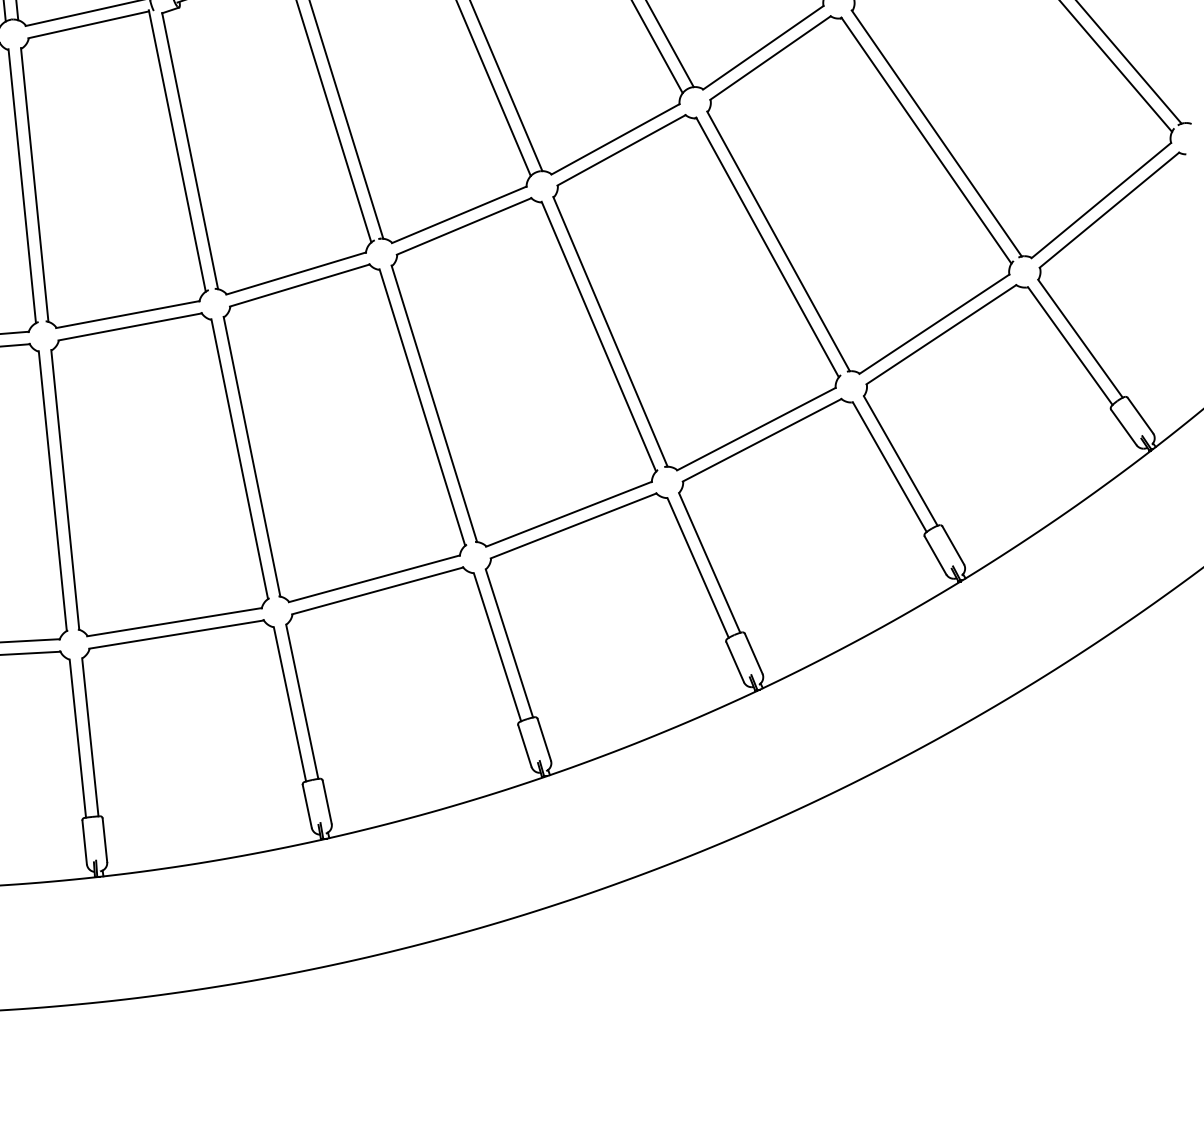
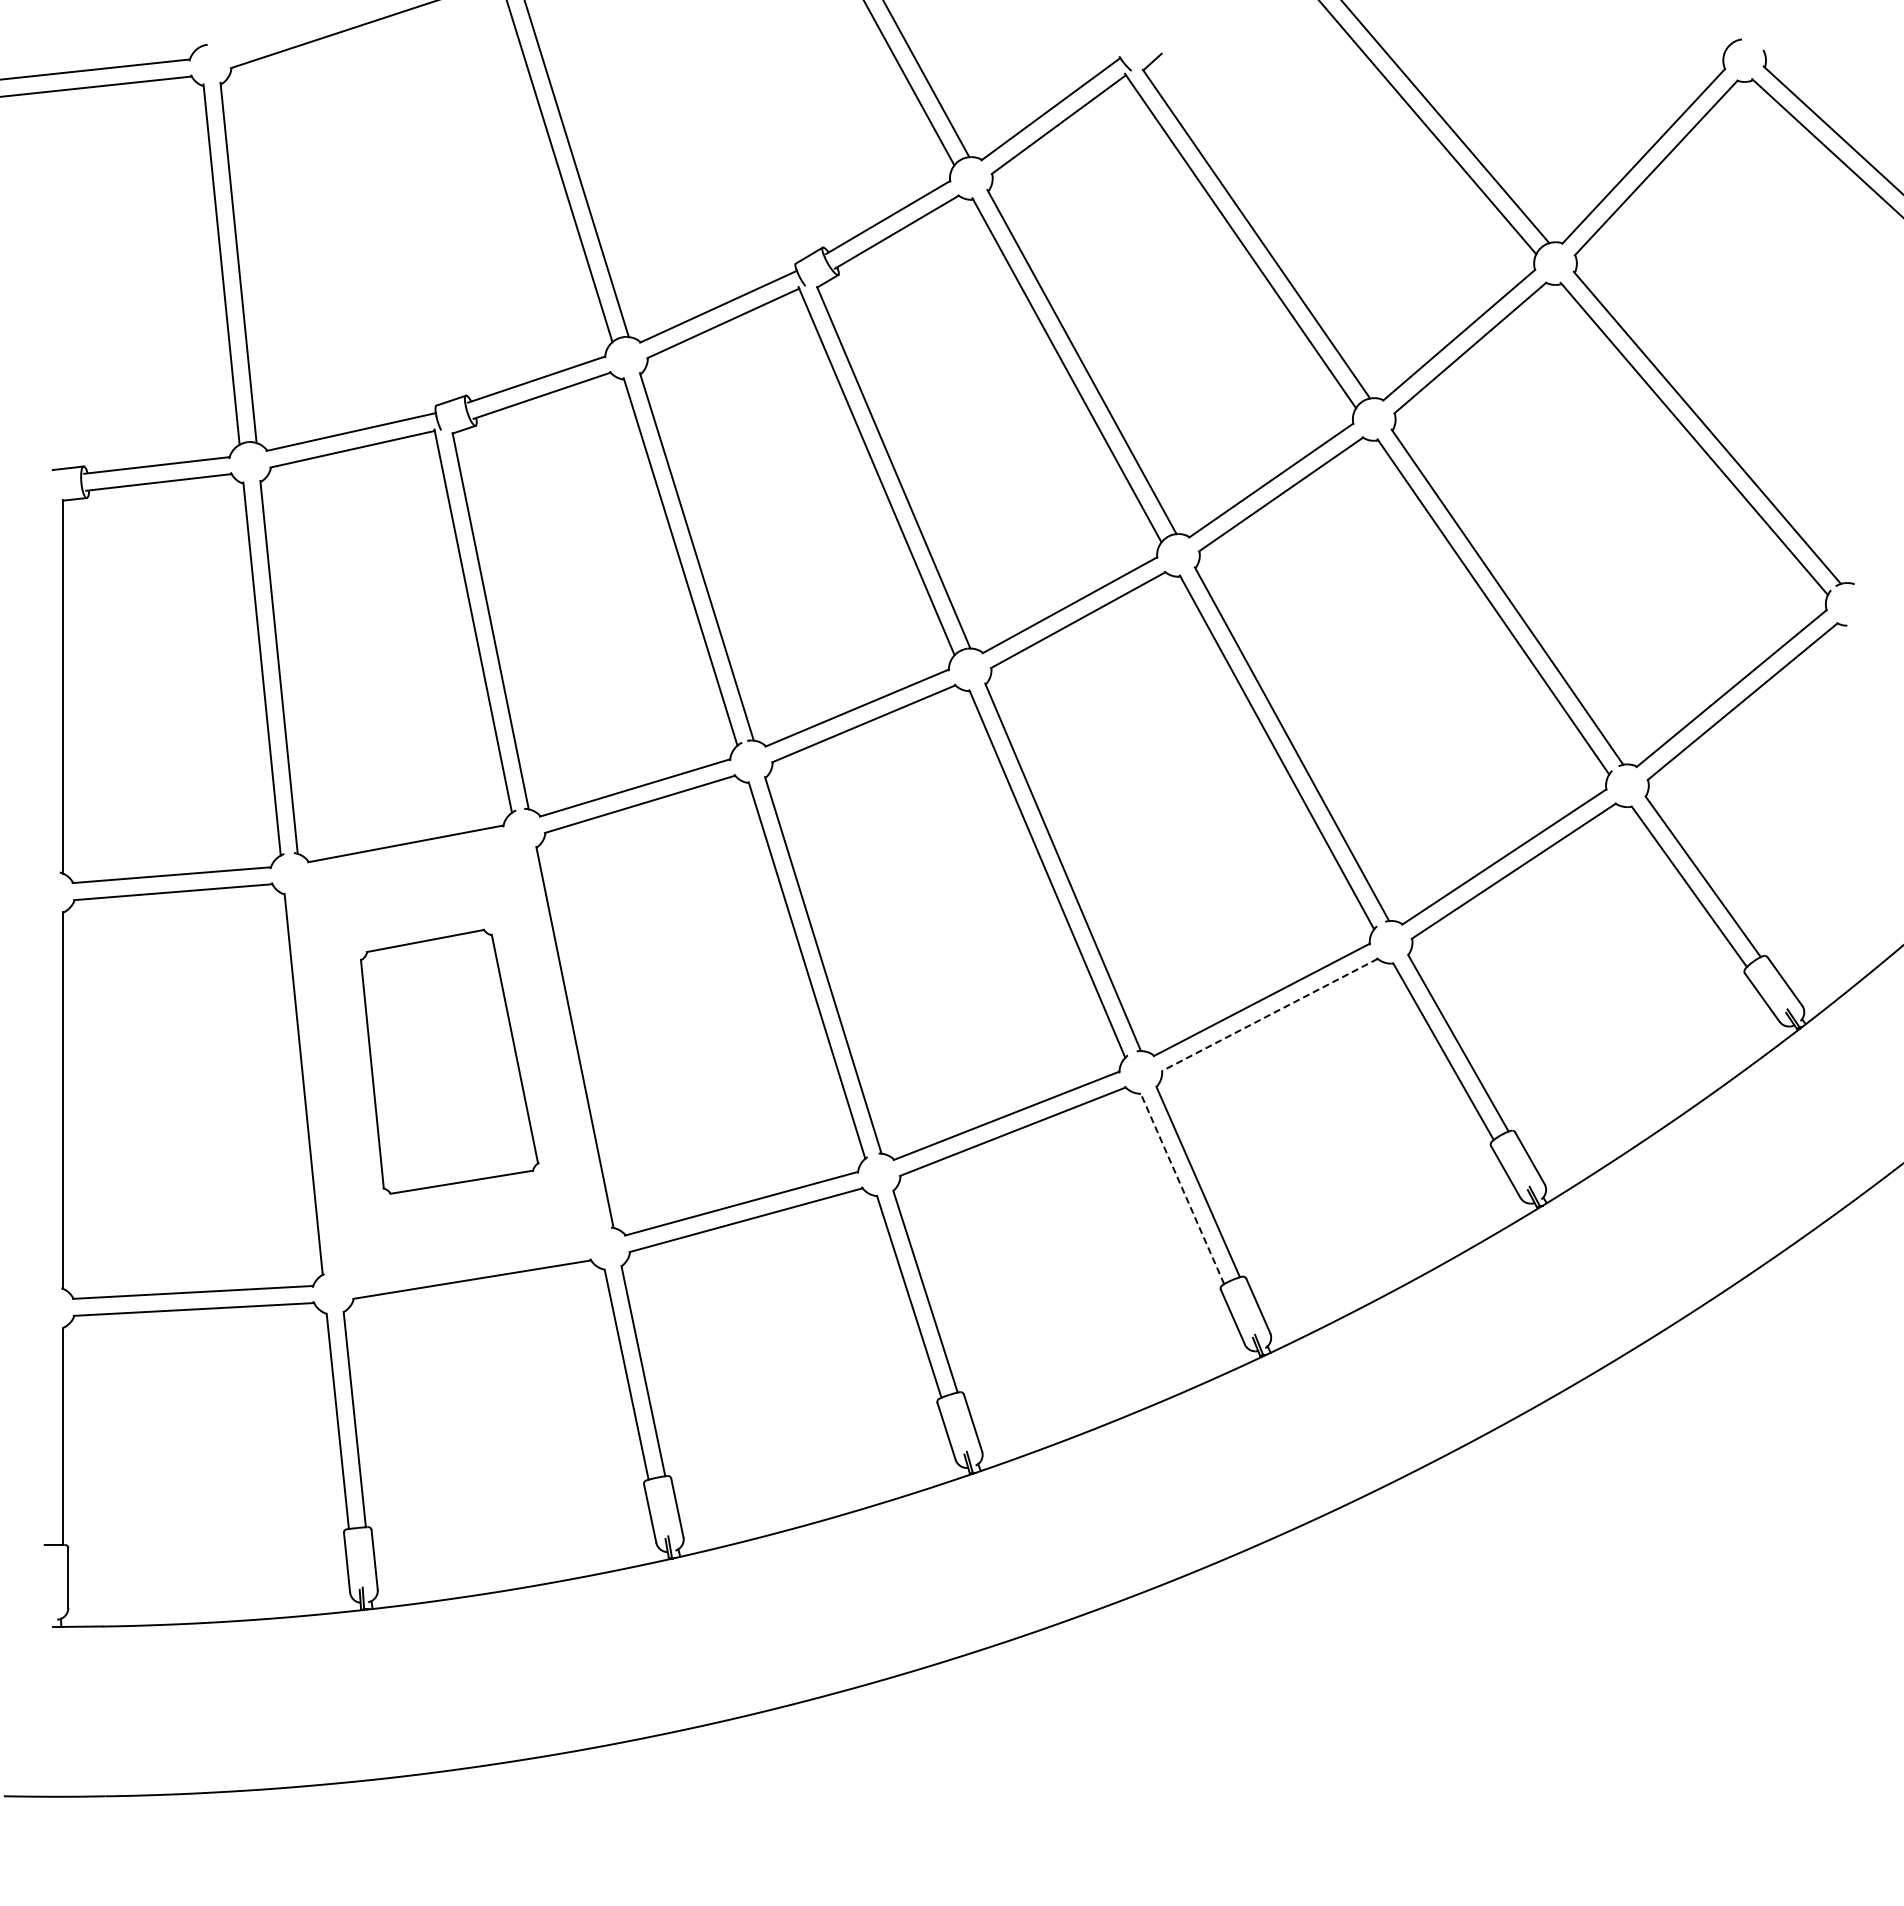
line: (762, 440) -> (1269, 1015), solid -> dashed
part: (159, 474) -> (449, 1061), size x0.6
line: (698, 567) -> (1182, 1188), solid -> dashed

